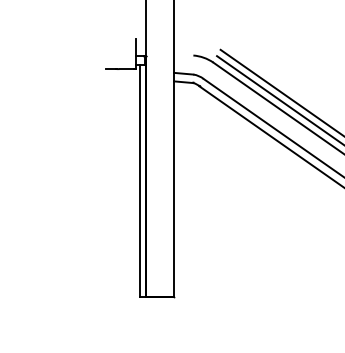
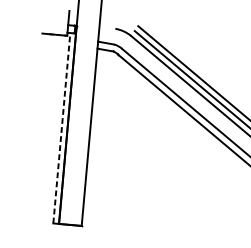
line: (139, 181) -> (61, 128), solid -> dashed

